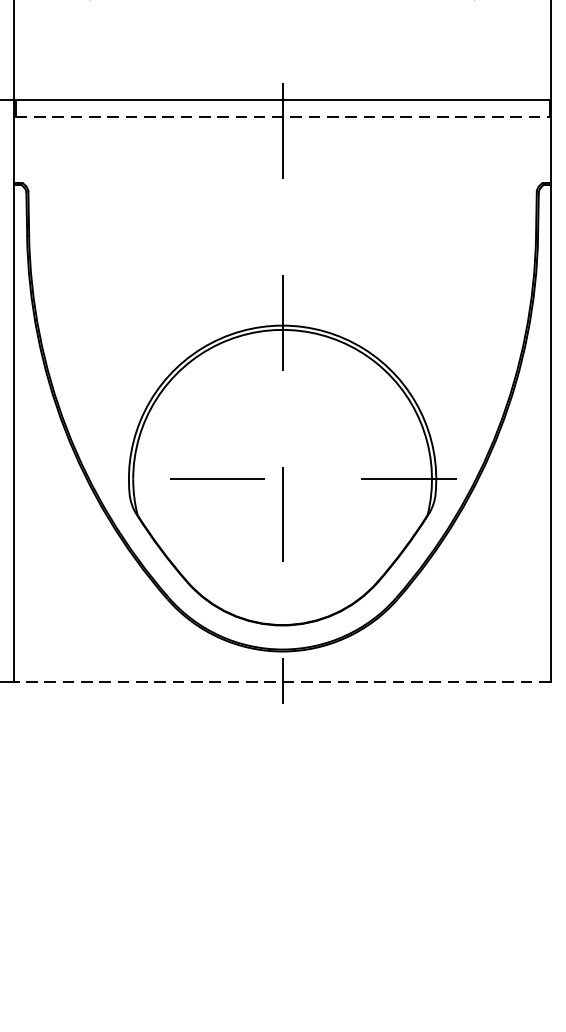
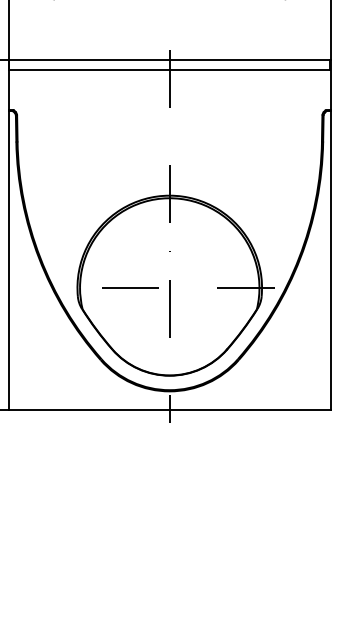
line: (283, 117) -> (170, 70), dashed -> solid
line: (282, 681) -> (169, 409), dashed -> solid

